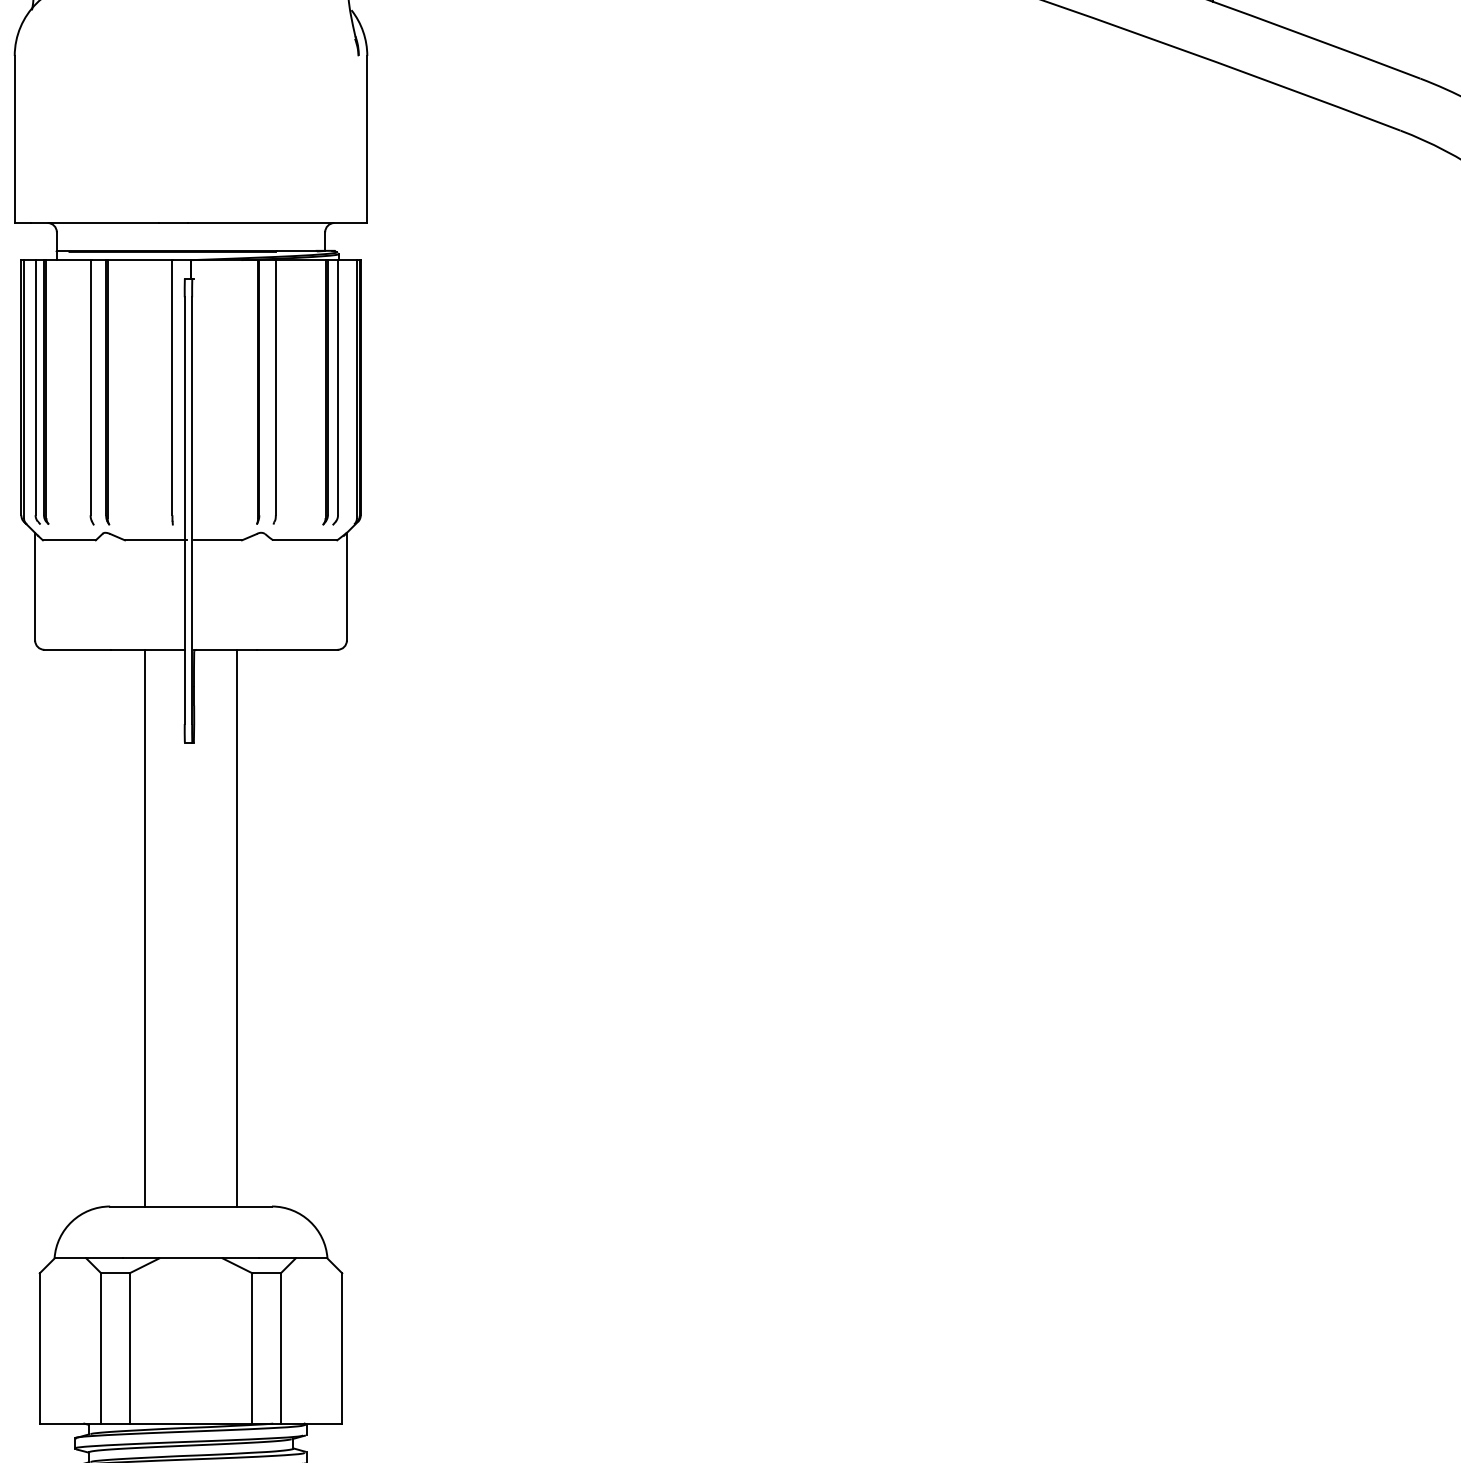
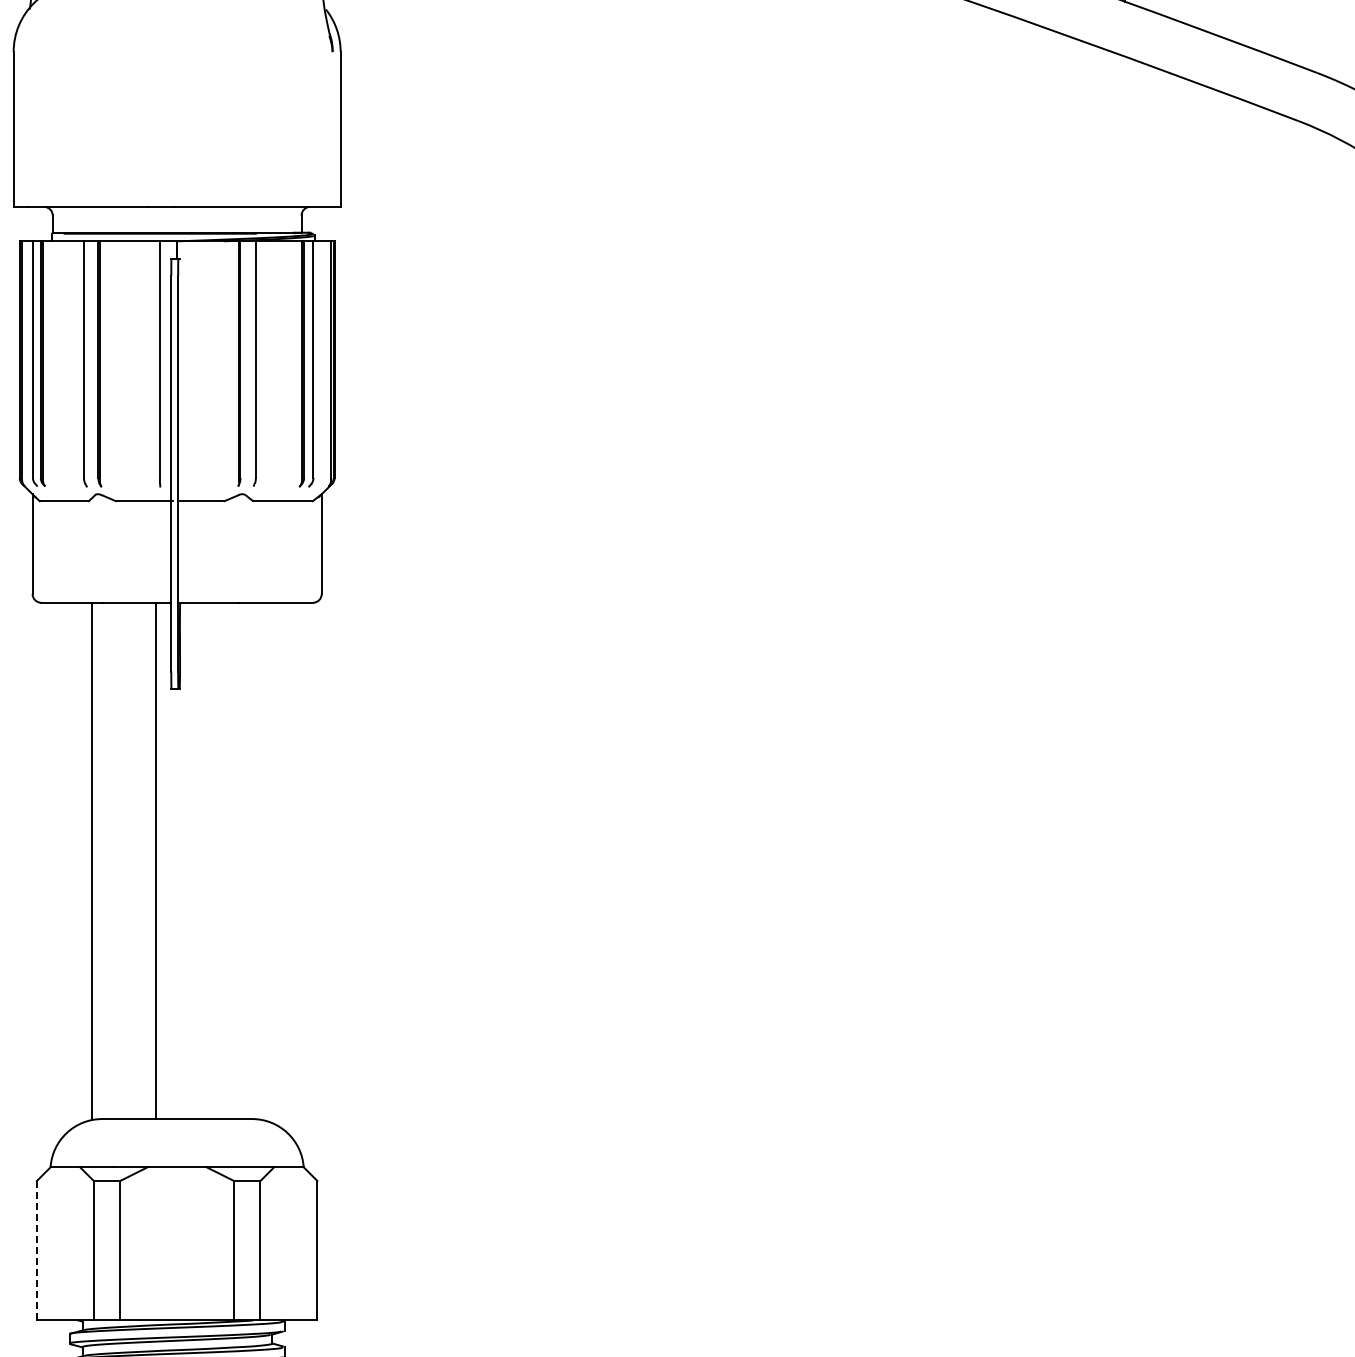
line: (145, 927) -> (92, 860), moved
line: (237, 927) -> (156, 860), moved
line: (39, 1348) -> (36, 1250), solid -> dashed

